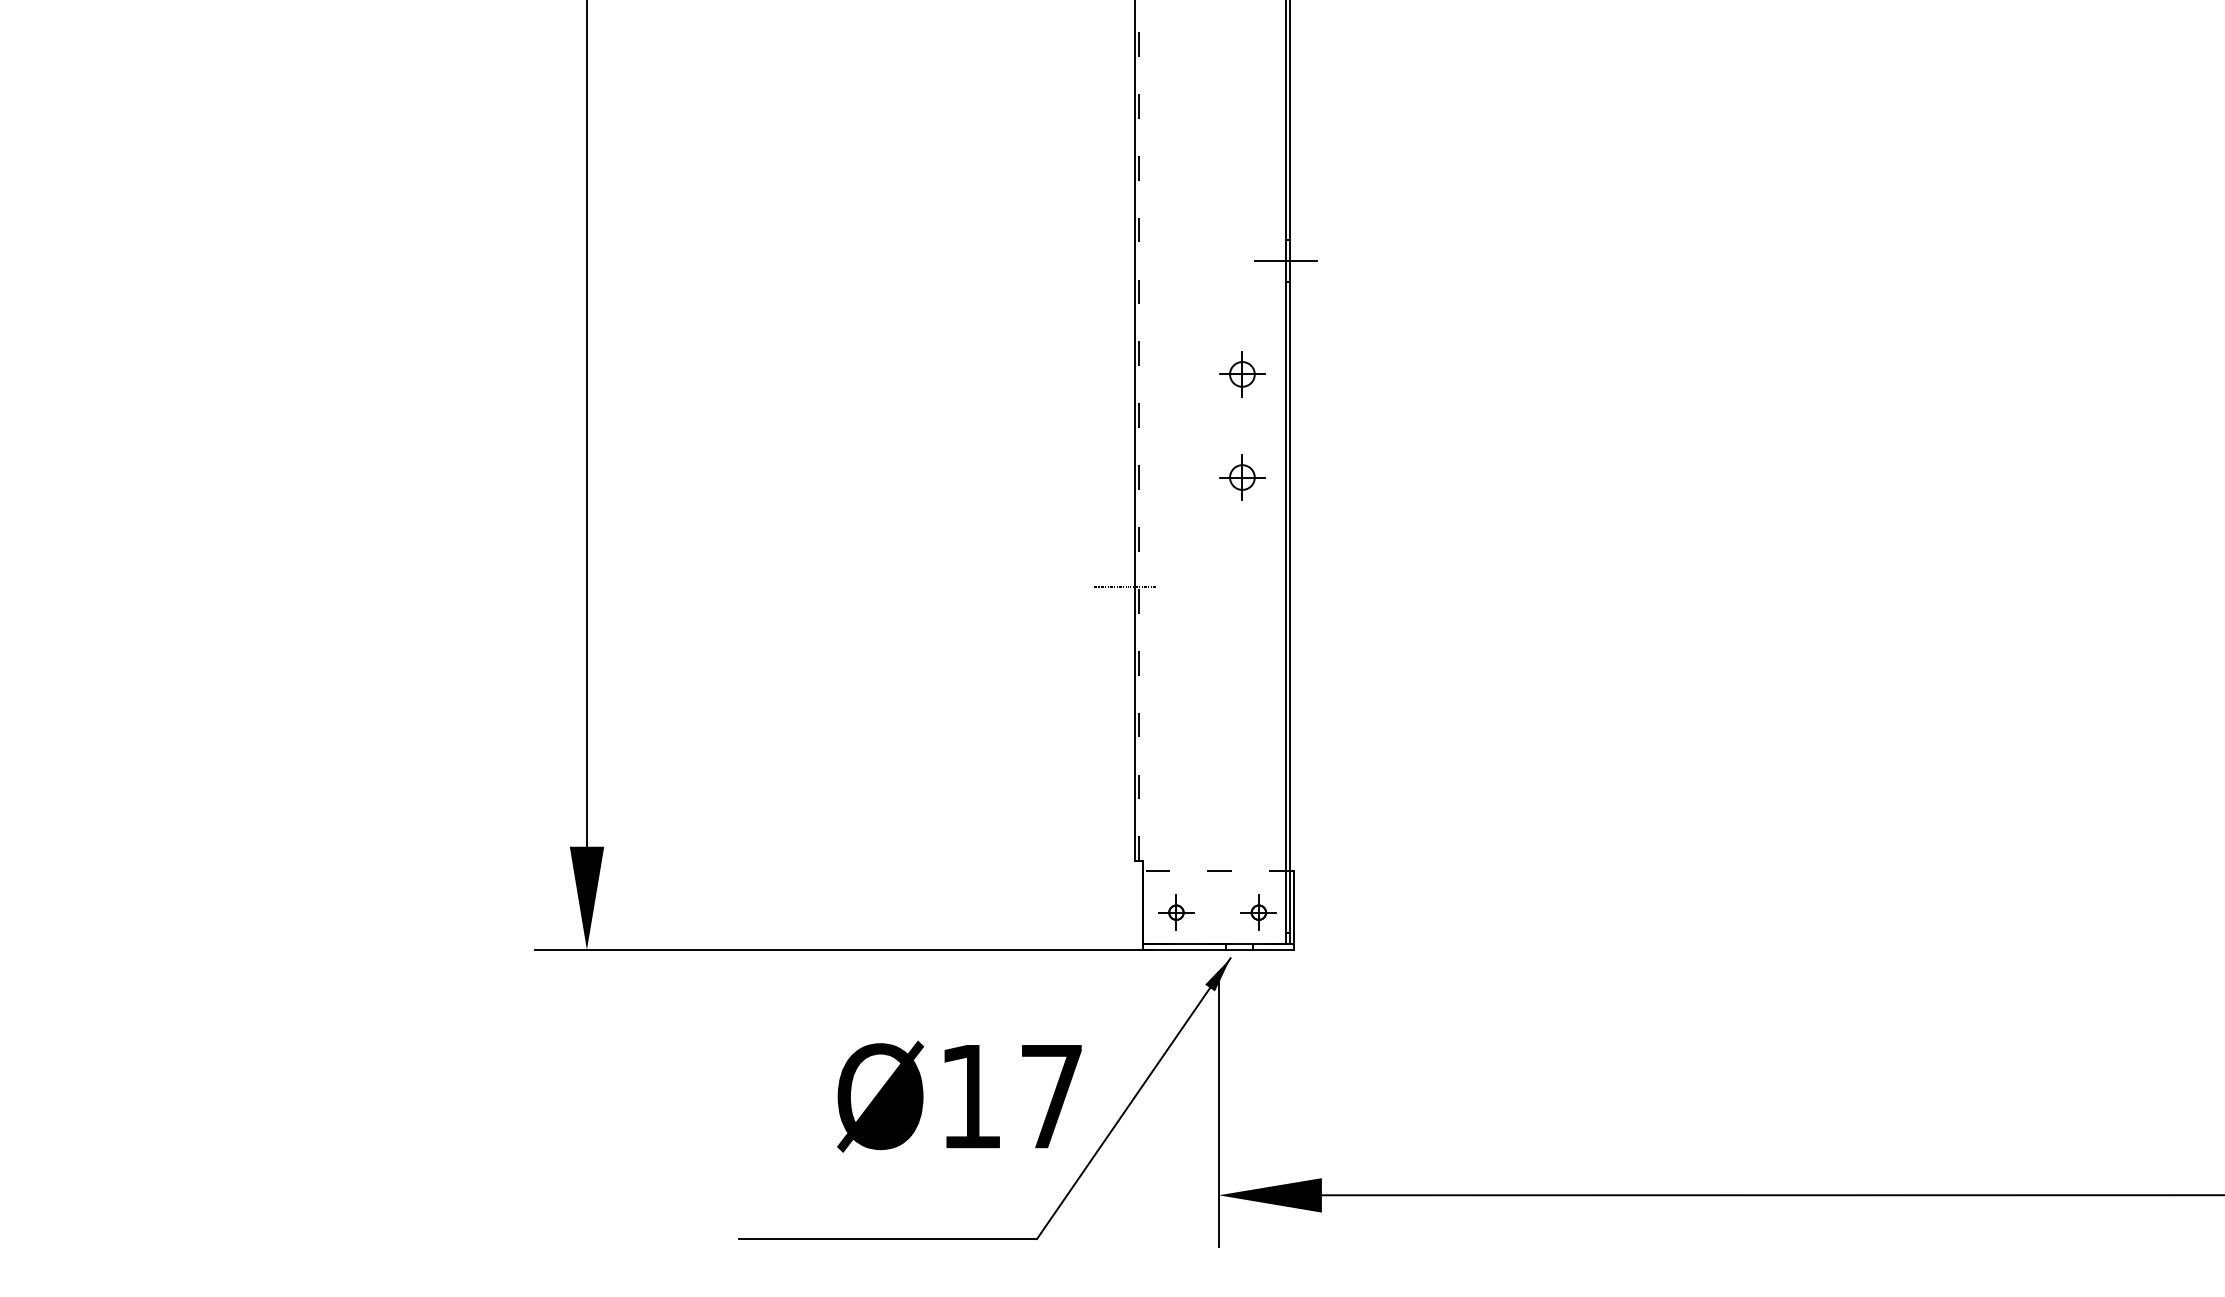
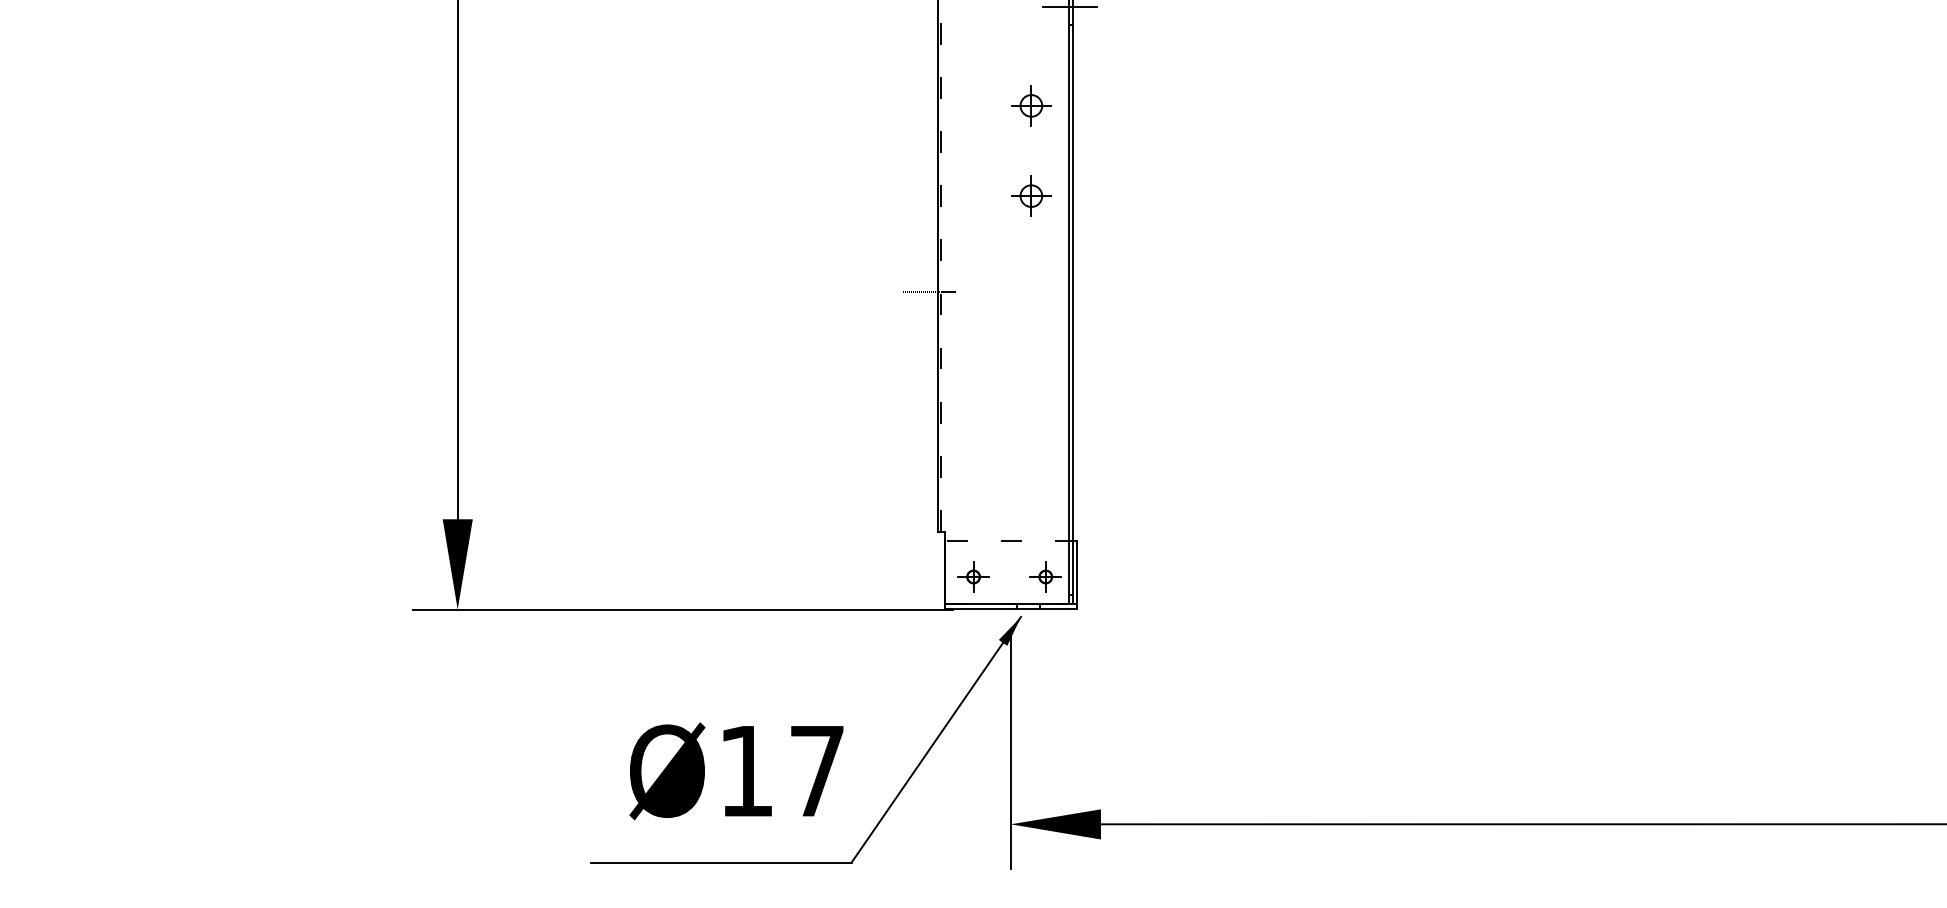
text: (959, 1096) -> (736, 771), moved

